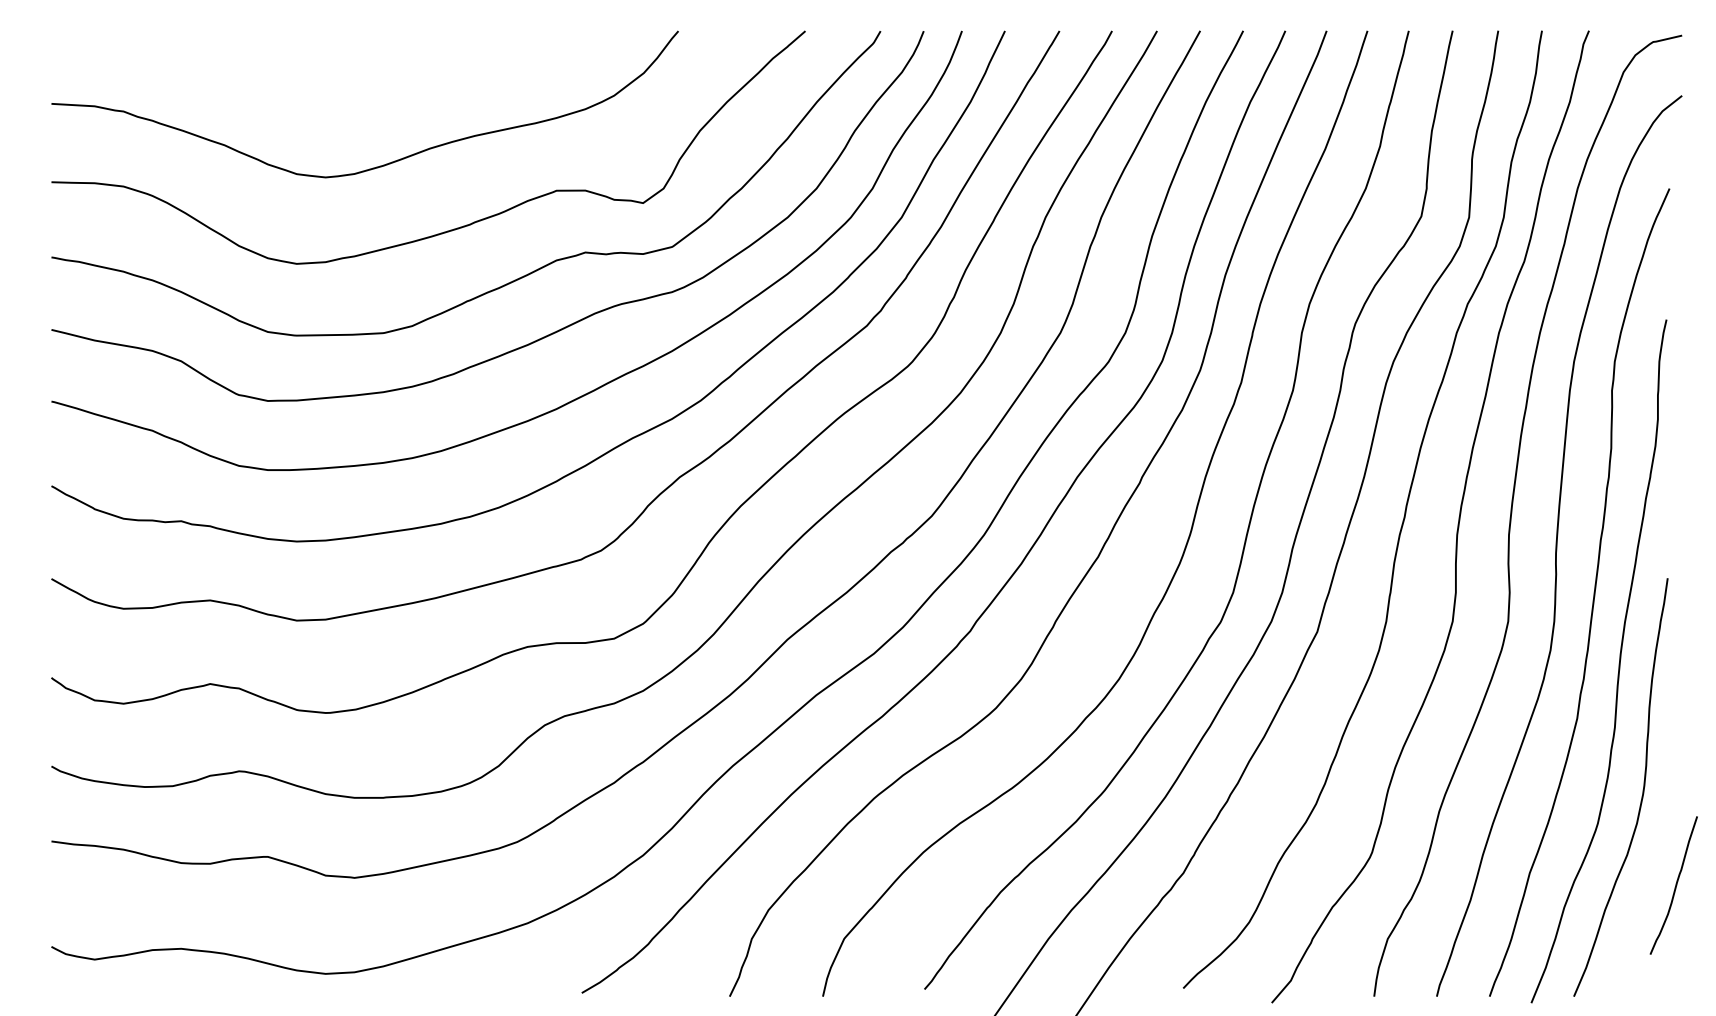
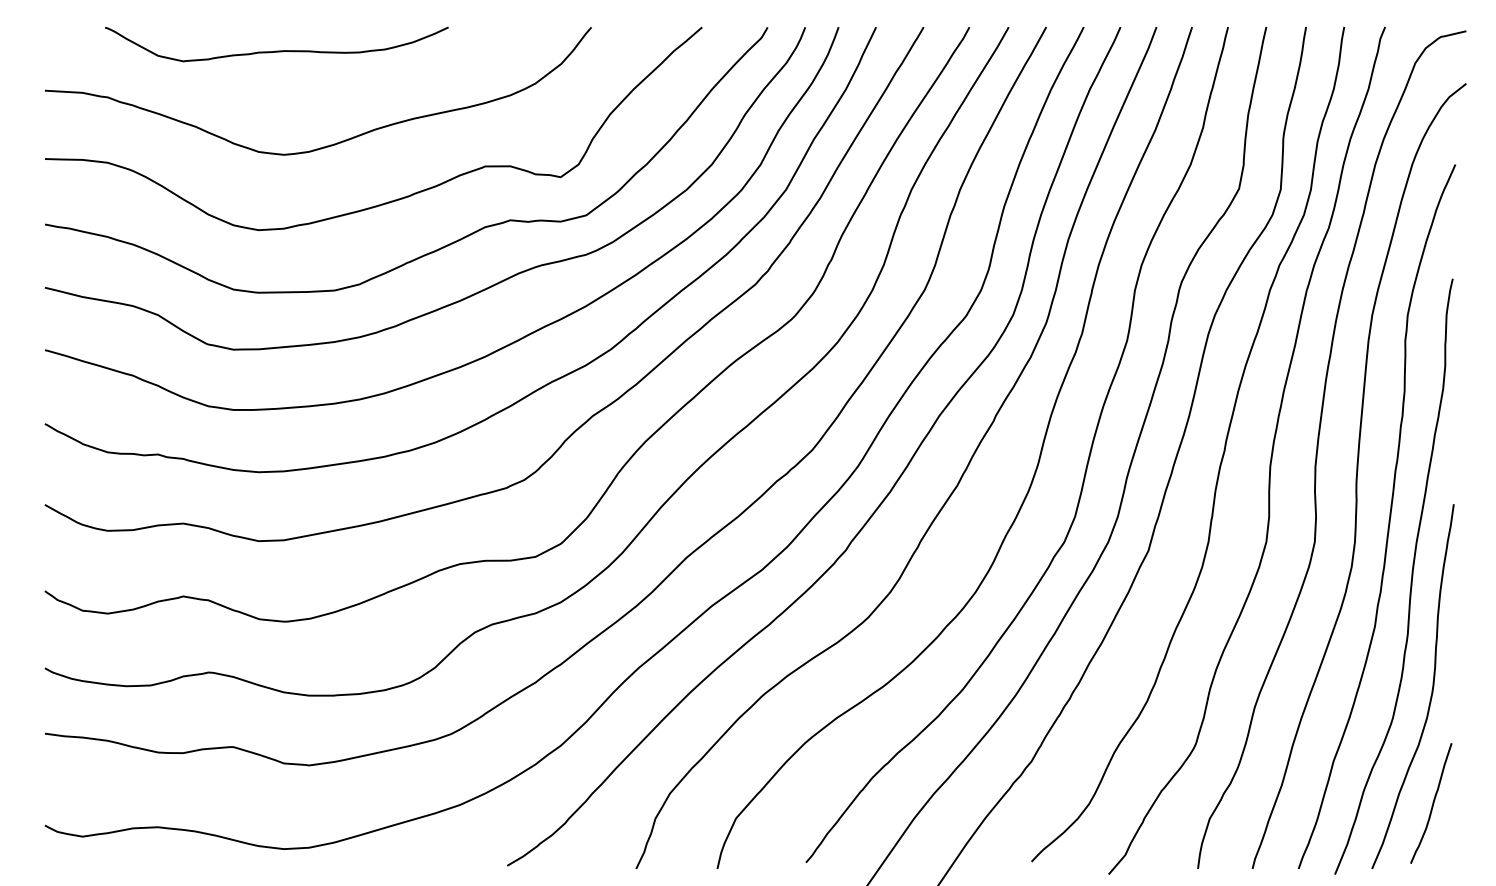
curve: (320, 57) -> (279, 50), added
curve: (1675, 885) -> (1432, 803), moved

